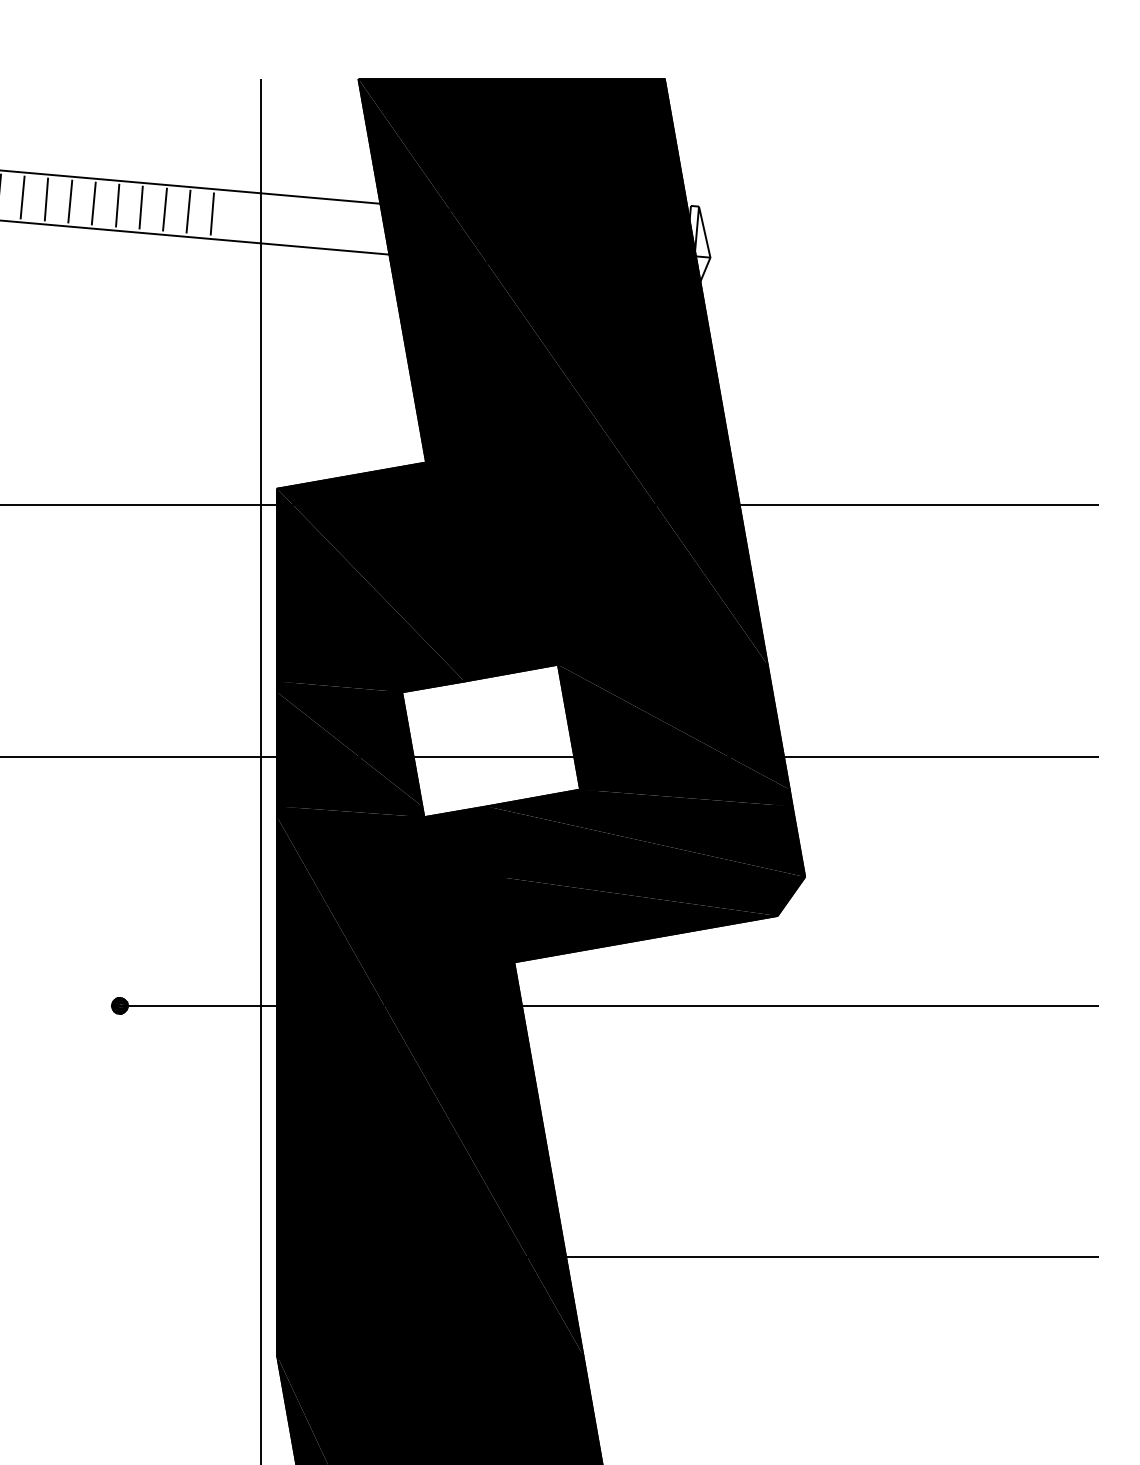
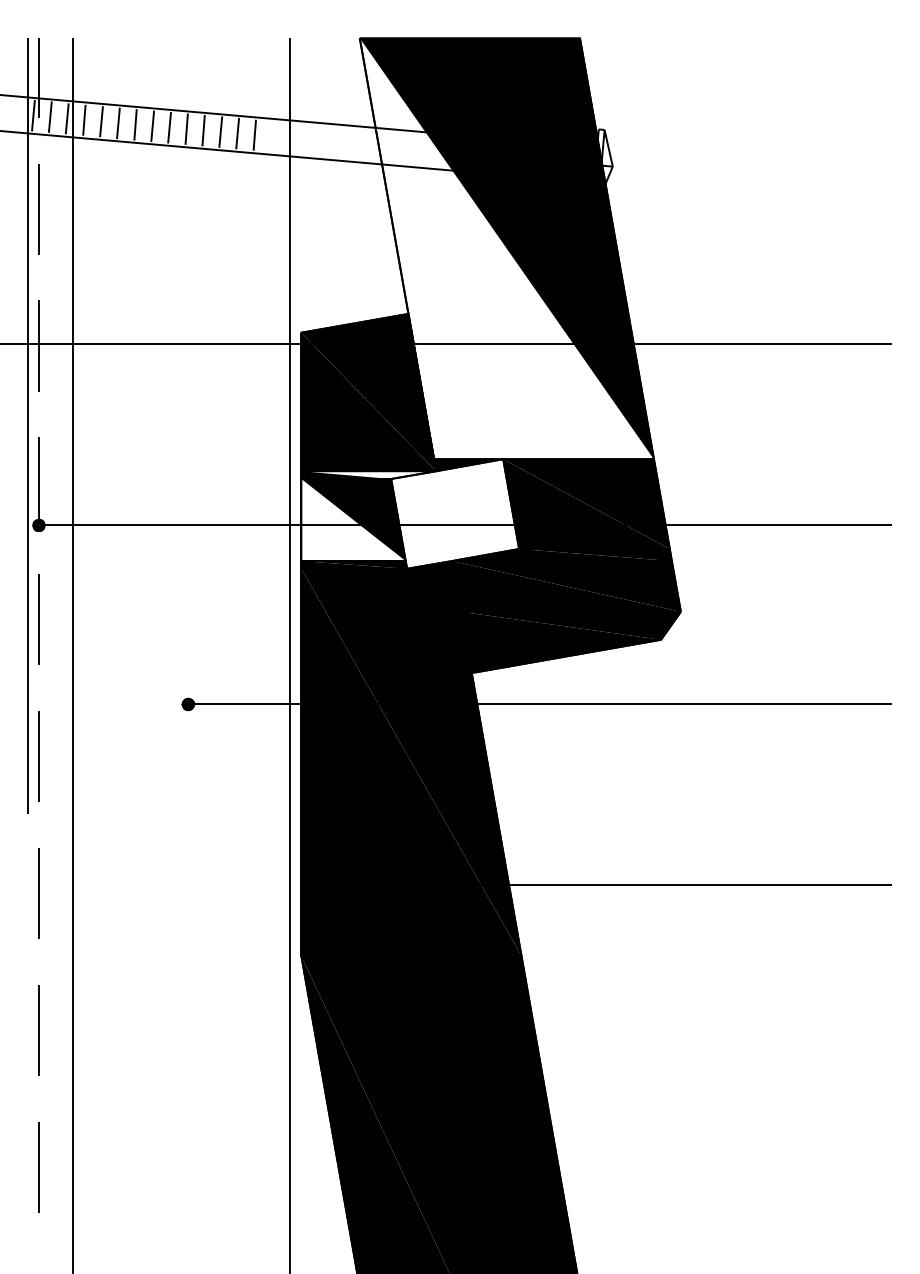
fill: (562, 371) -> (506, 248), removed
fill: (370, 687) -> (368, 475), removed
fill: (349, 749) -> (353, 520), removed

